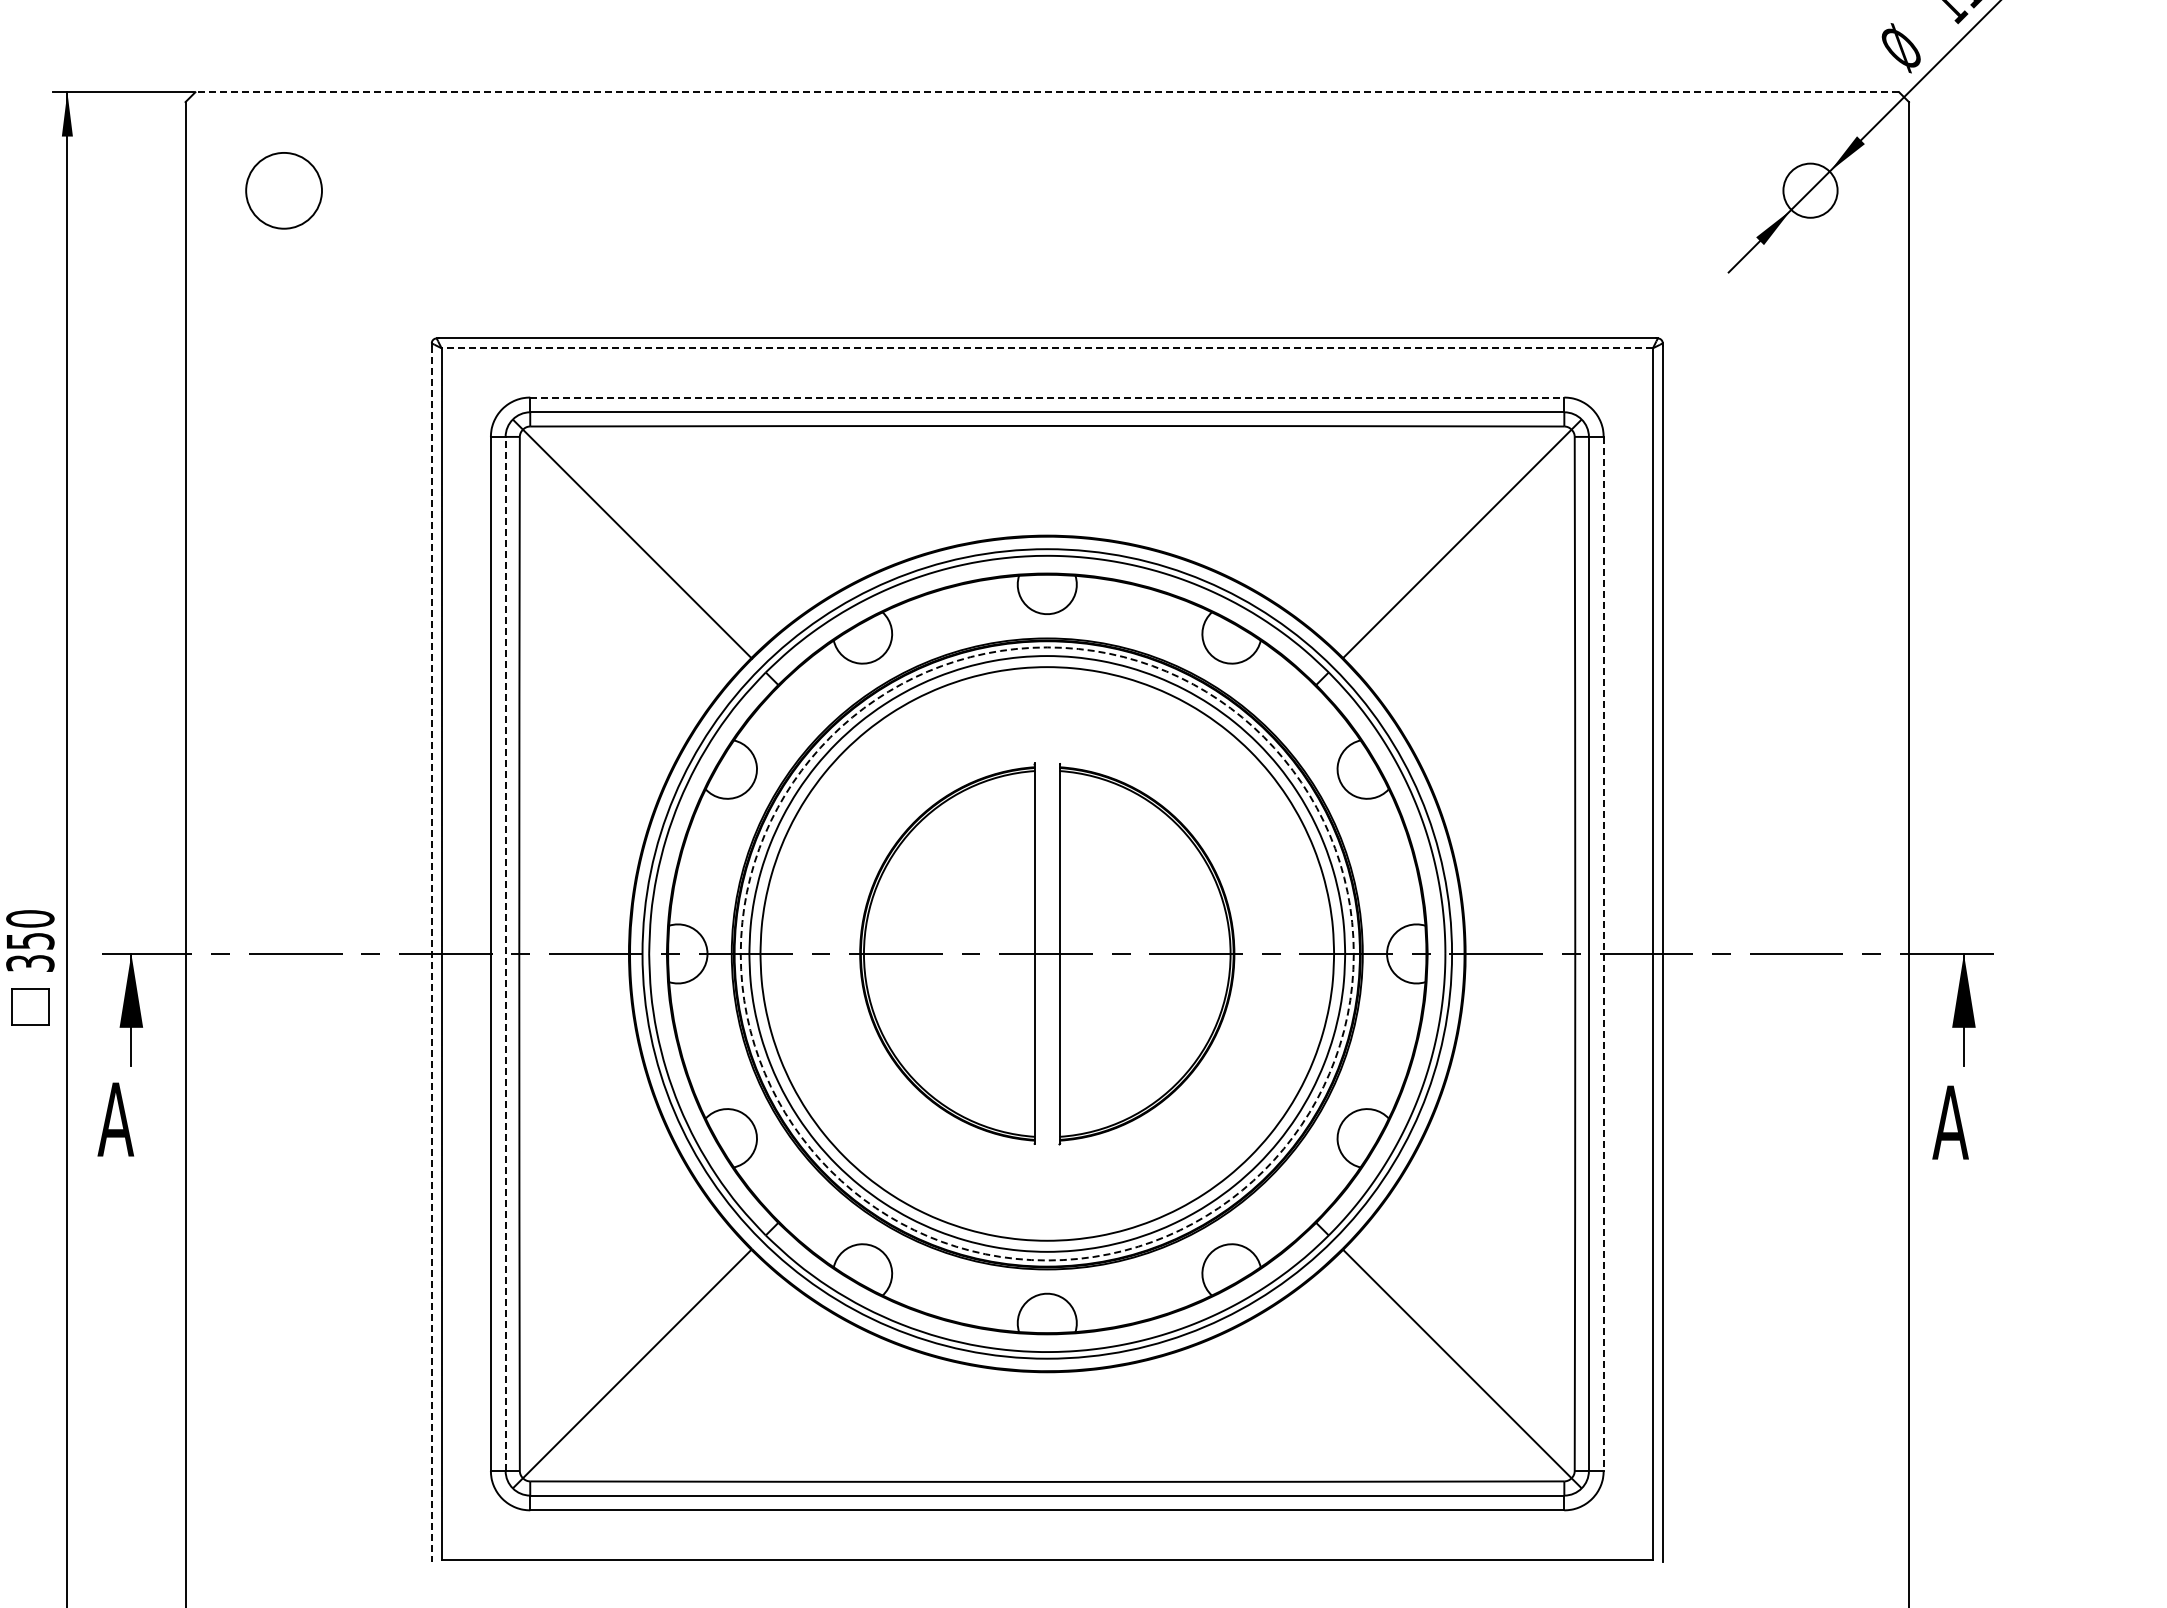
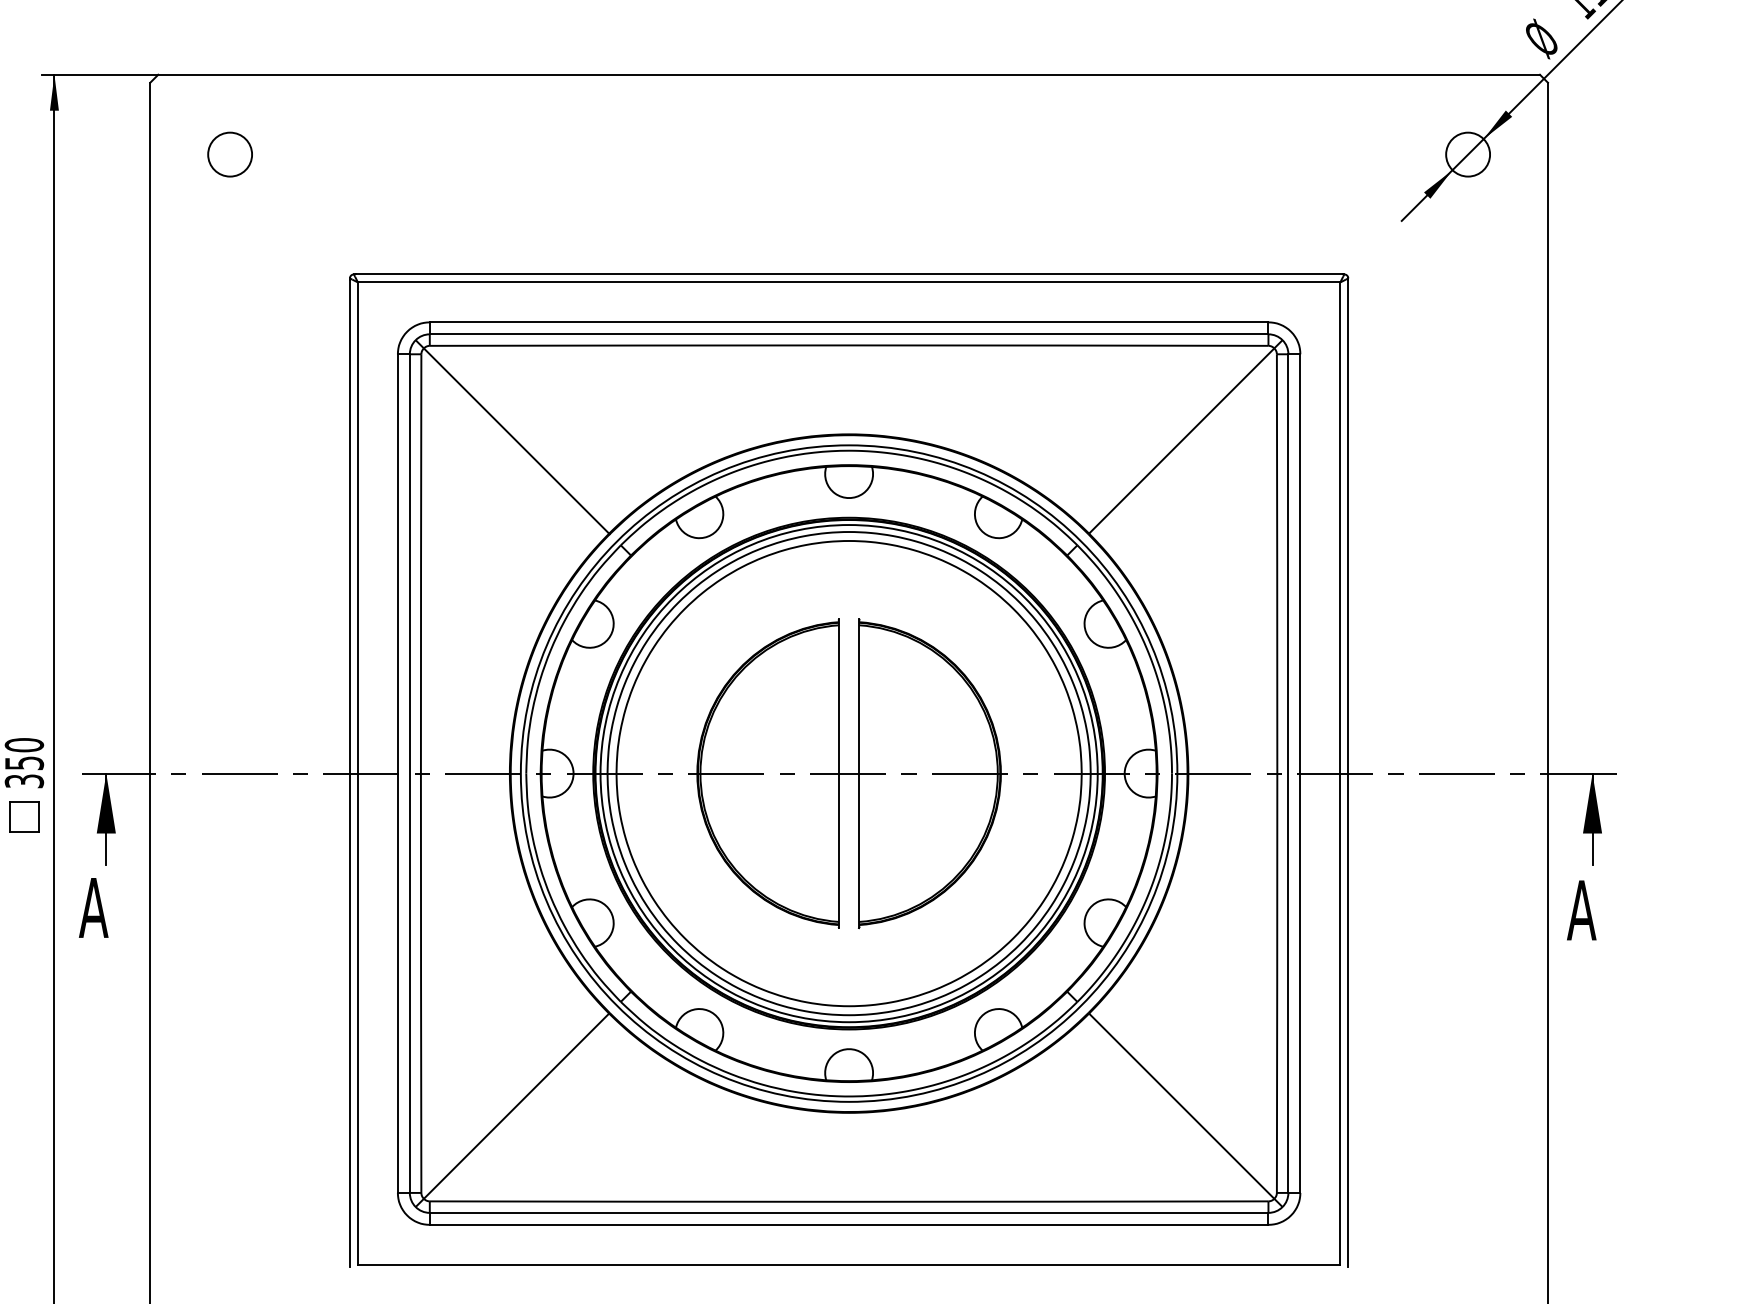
line: (1047, 92) -> (849, 74), dashed -> solid
circle: (283, 190) -> (229, 154), size x0.71
line: (1047, 348) -> (849, 282), dashed -> solid
line: (1047, 397) -> (849, 322), dashed -> solid
line: (505, 953) -> (409, 773), dashed -> solid
circle: (1046, 953) -> (848, 773), dashed -> solid
line: (431, 954) -> (349, 774), dashed -> solid
line: (1603, 954) -> (1300, 774), dashed -> solid

